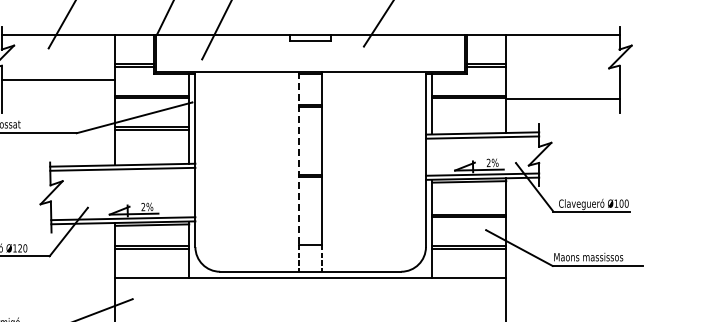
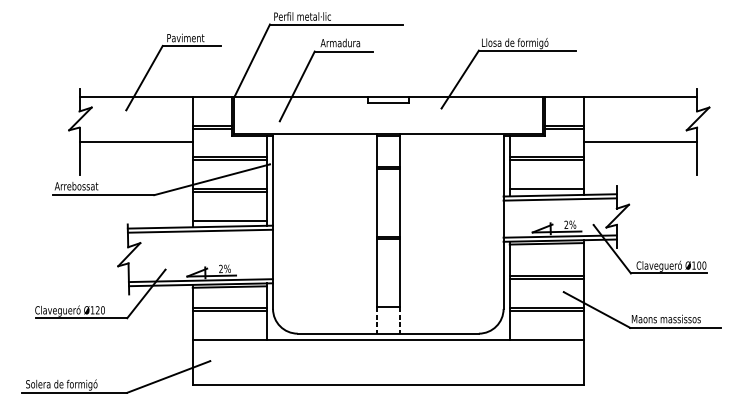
line: (562, 99) -> (640, 142), moved
line: (468, 127) -> (546, 189), added
line: (151, 158) -> (229, 220), added
line: (298, 158) -> (376, 220), dashed -> solid

